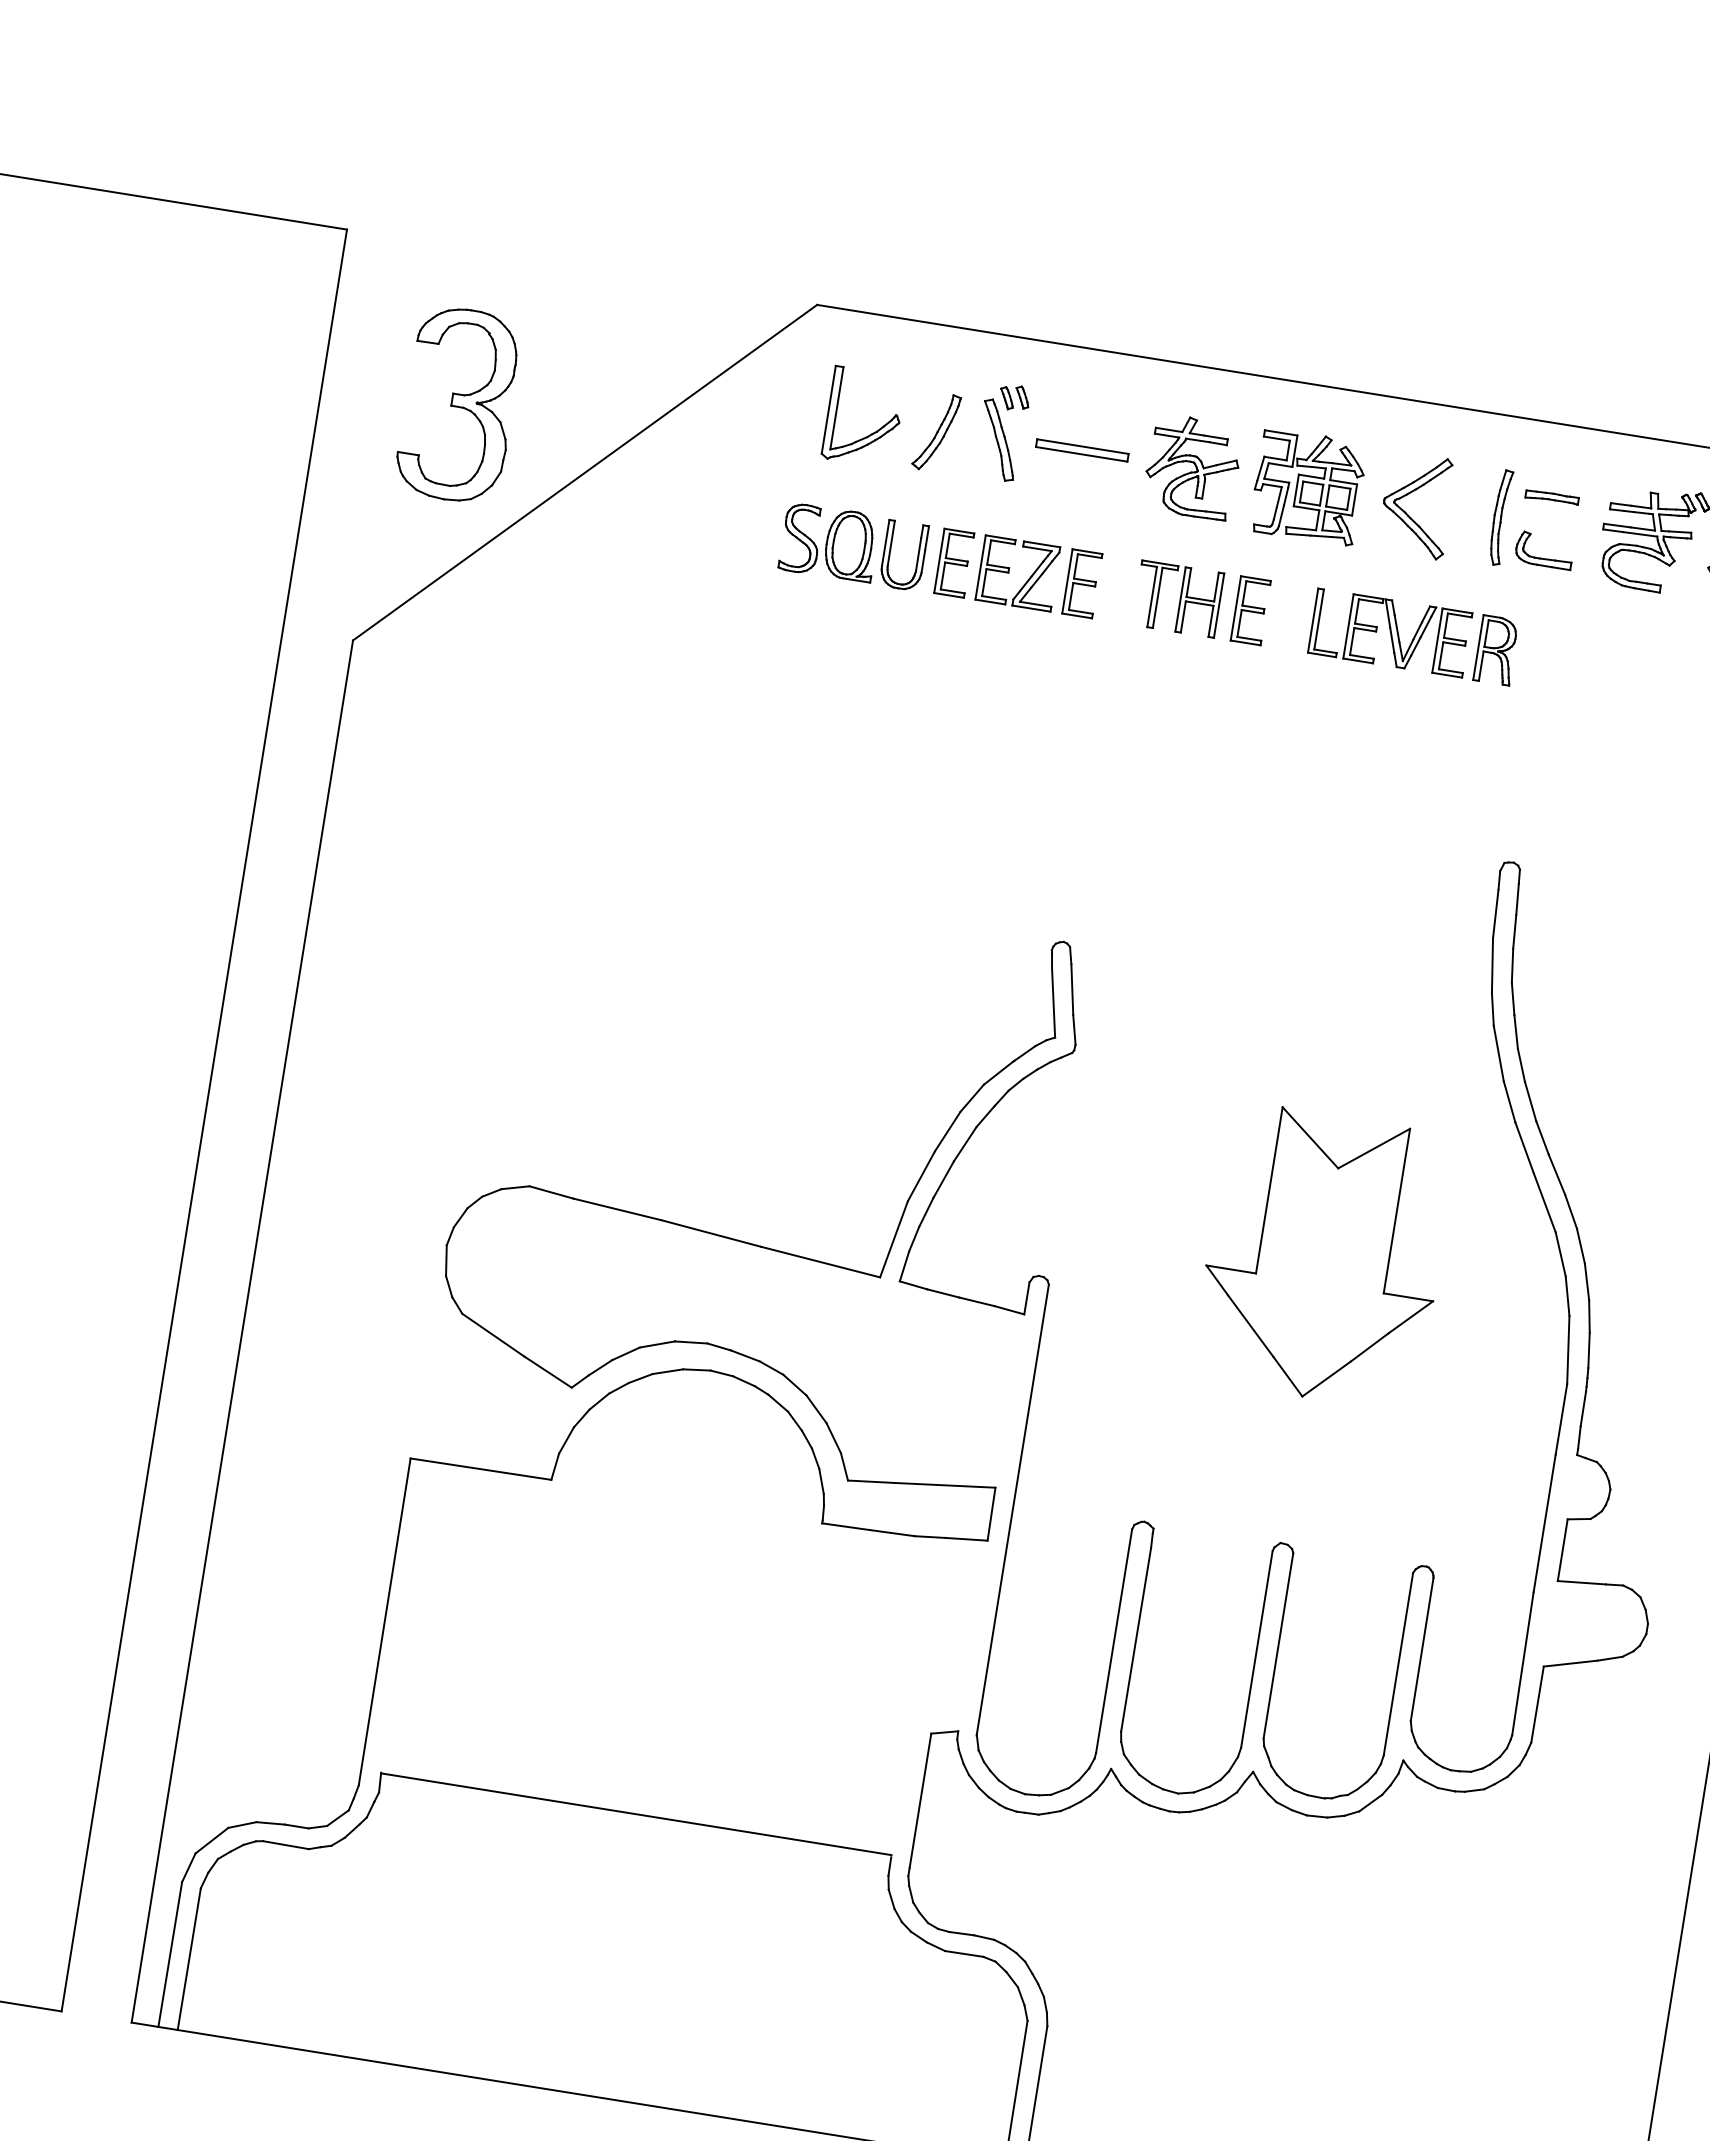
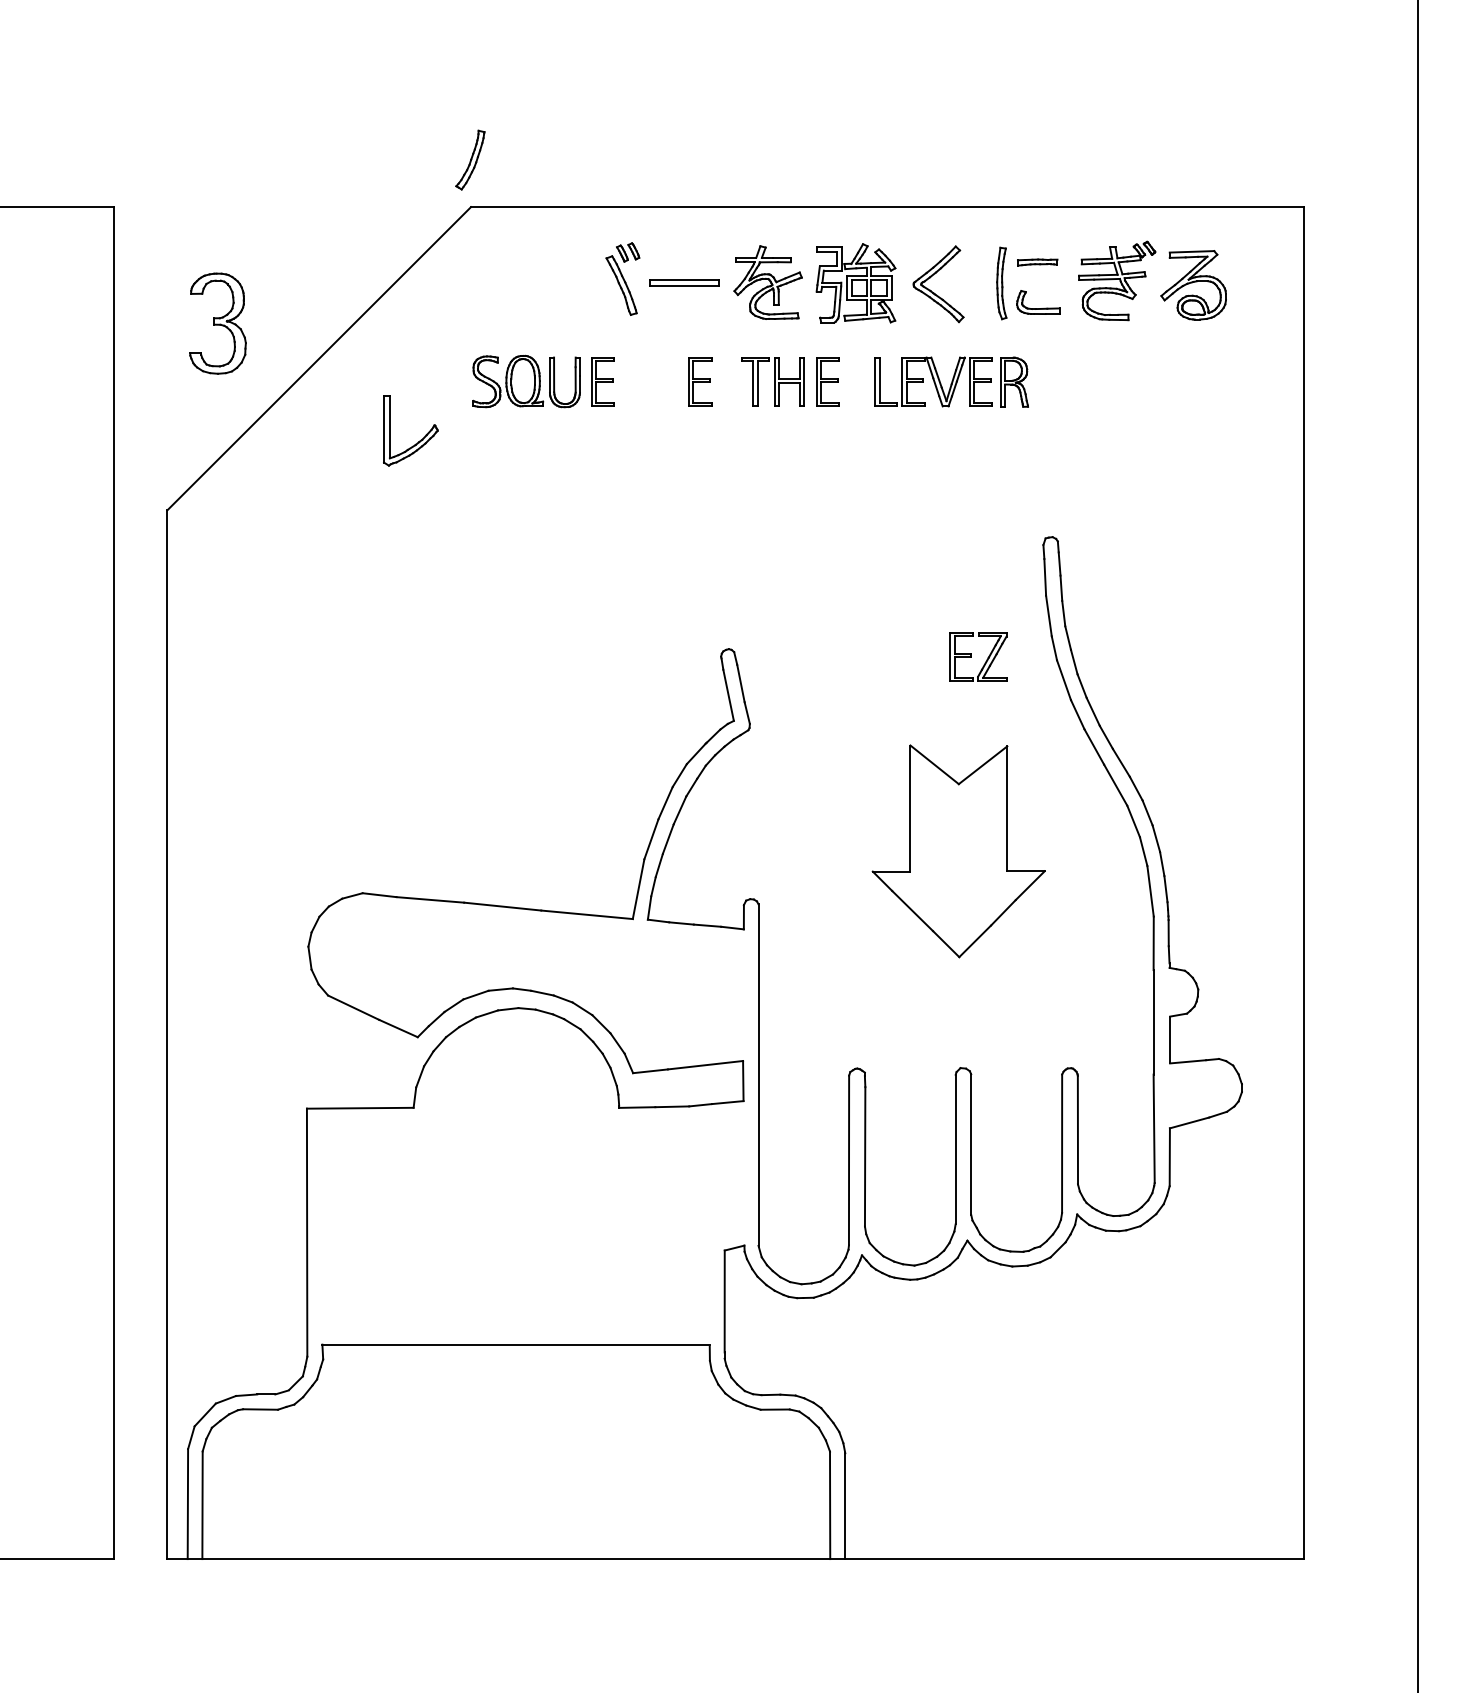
part: (458, 404) -> (217, 323), size x0.7
part: (936, 431) -> (470, 159), moved
part: (873, 432) -> (419, 440), moved
part: (1008, 571) -> (971, 656), moved

